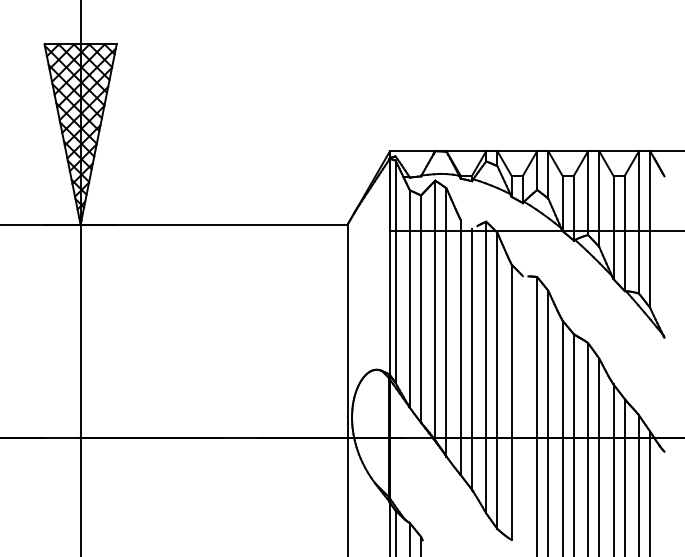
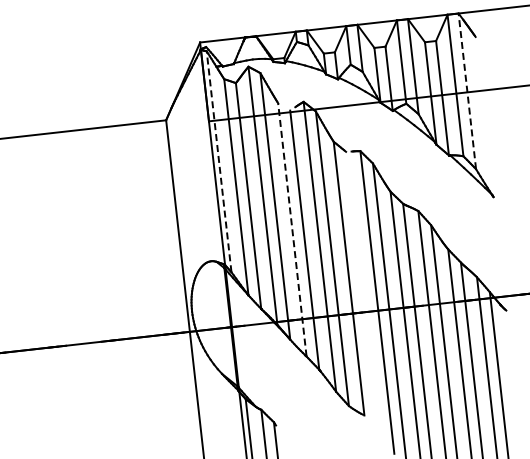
line: (650, 229) -> (467, 91), solid -> dashed
line: (395, 271) -> (218, 161), solid -> dashed
line: (460, 347) -> (292, 229), solid -> dashed

